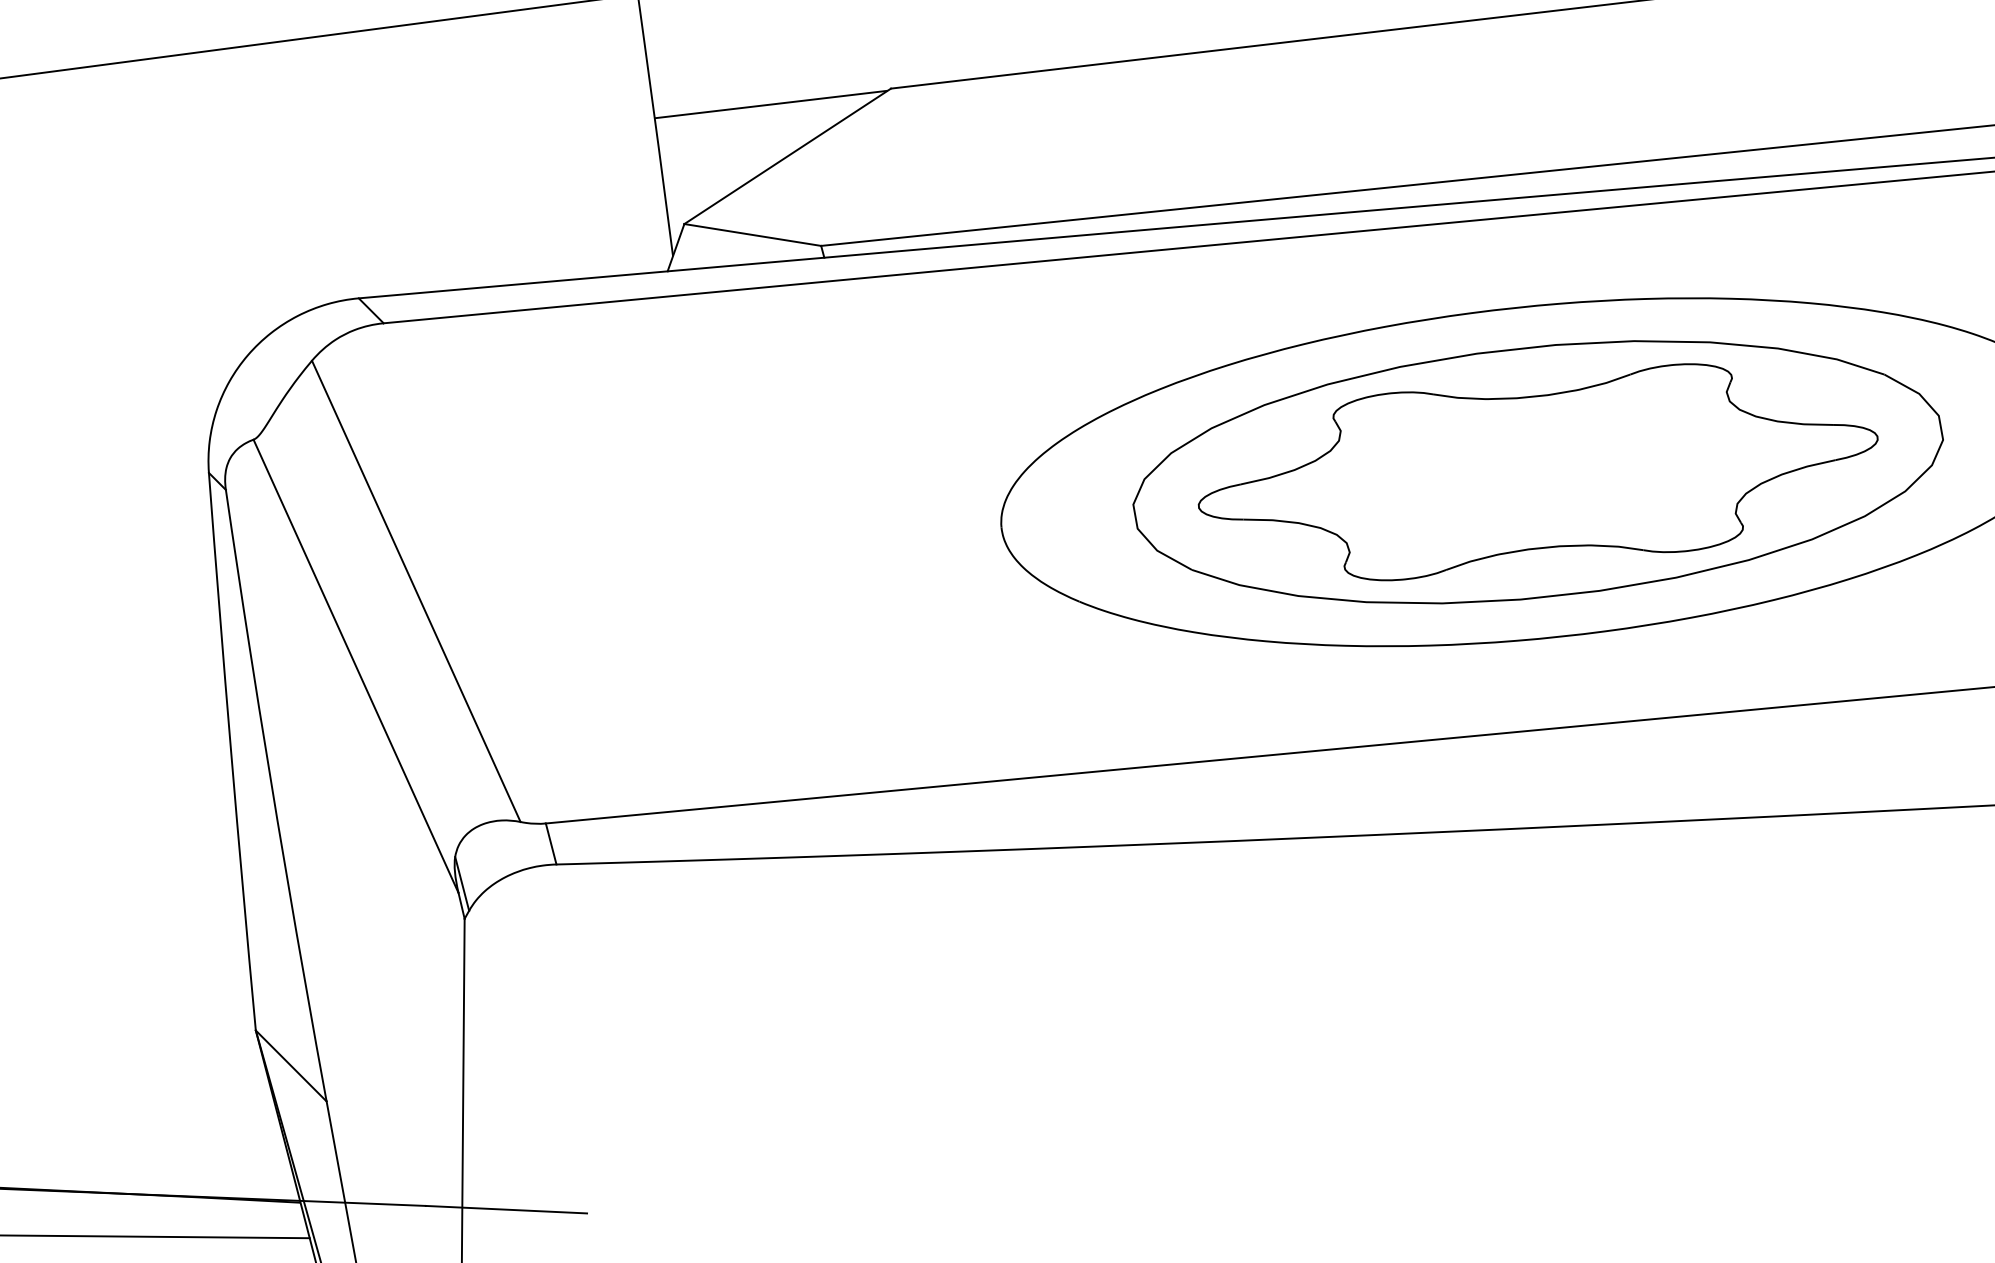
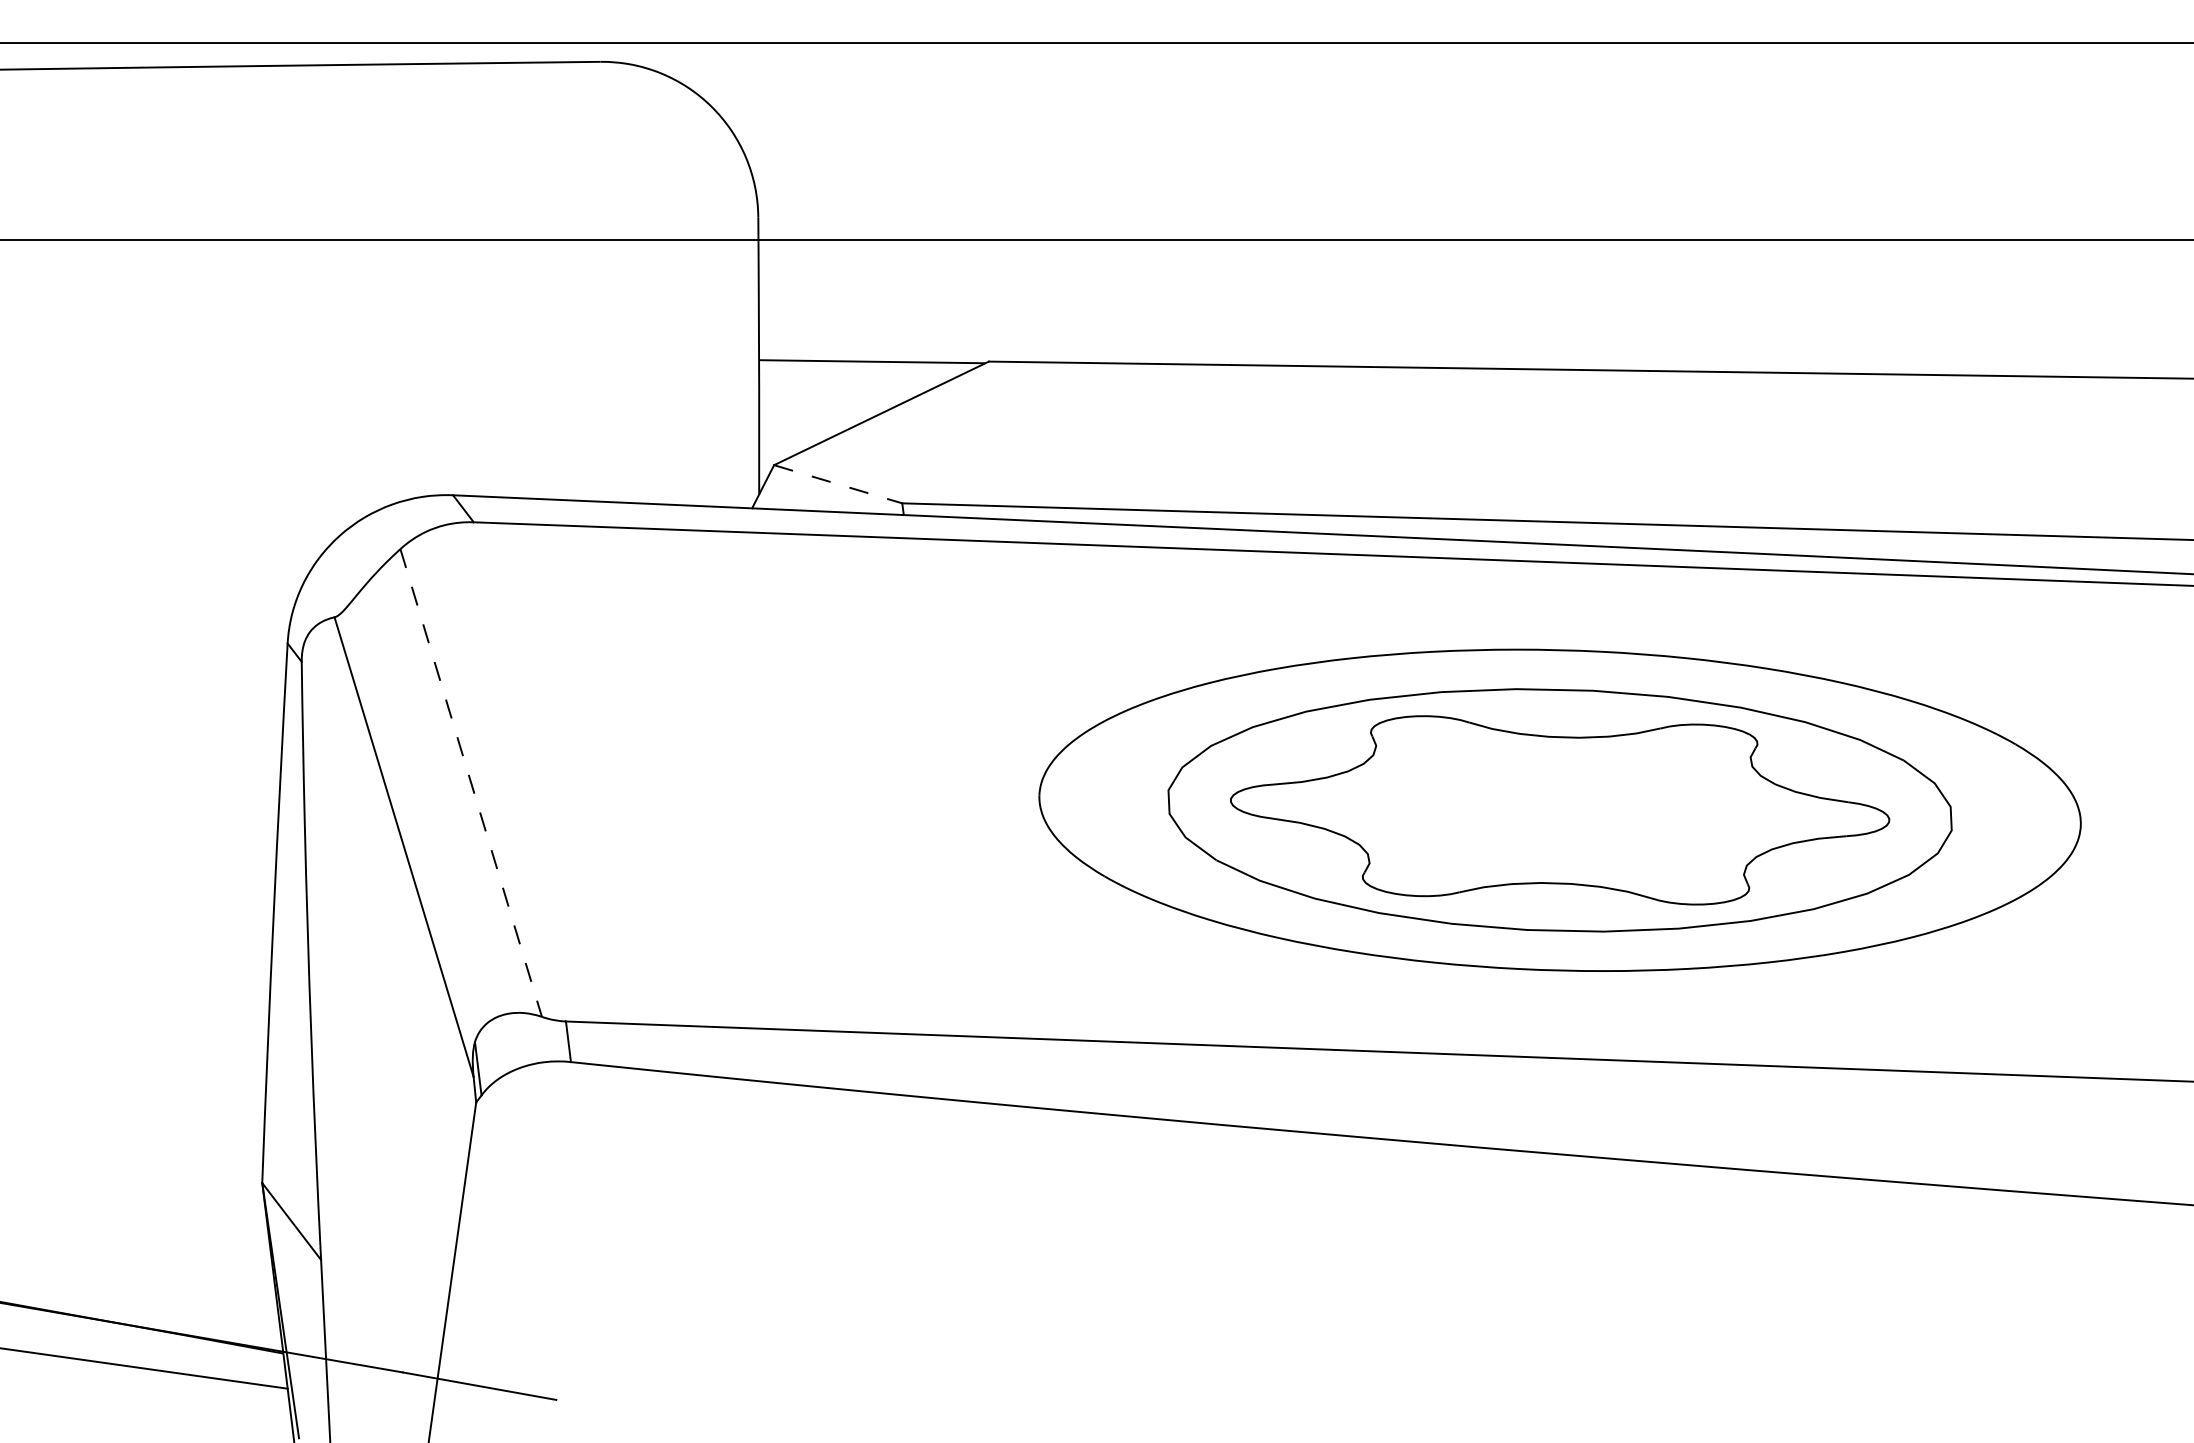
line: (753, 235) -> (838, 484), solid -> dashed
line: (416, 591) -> (471, 783), solid -> dashed

